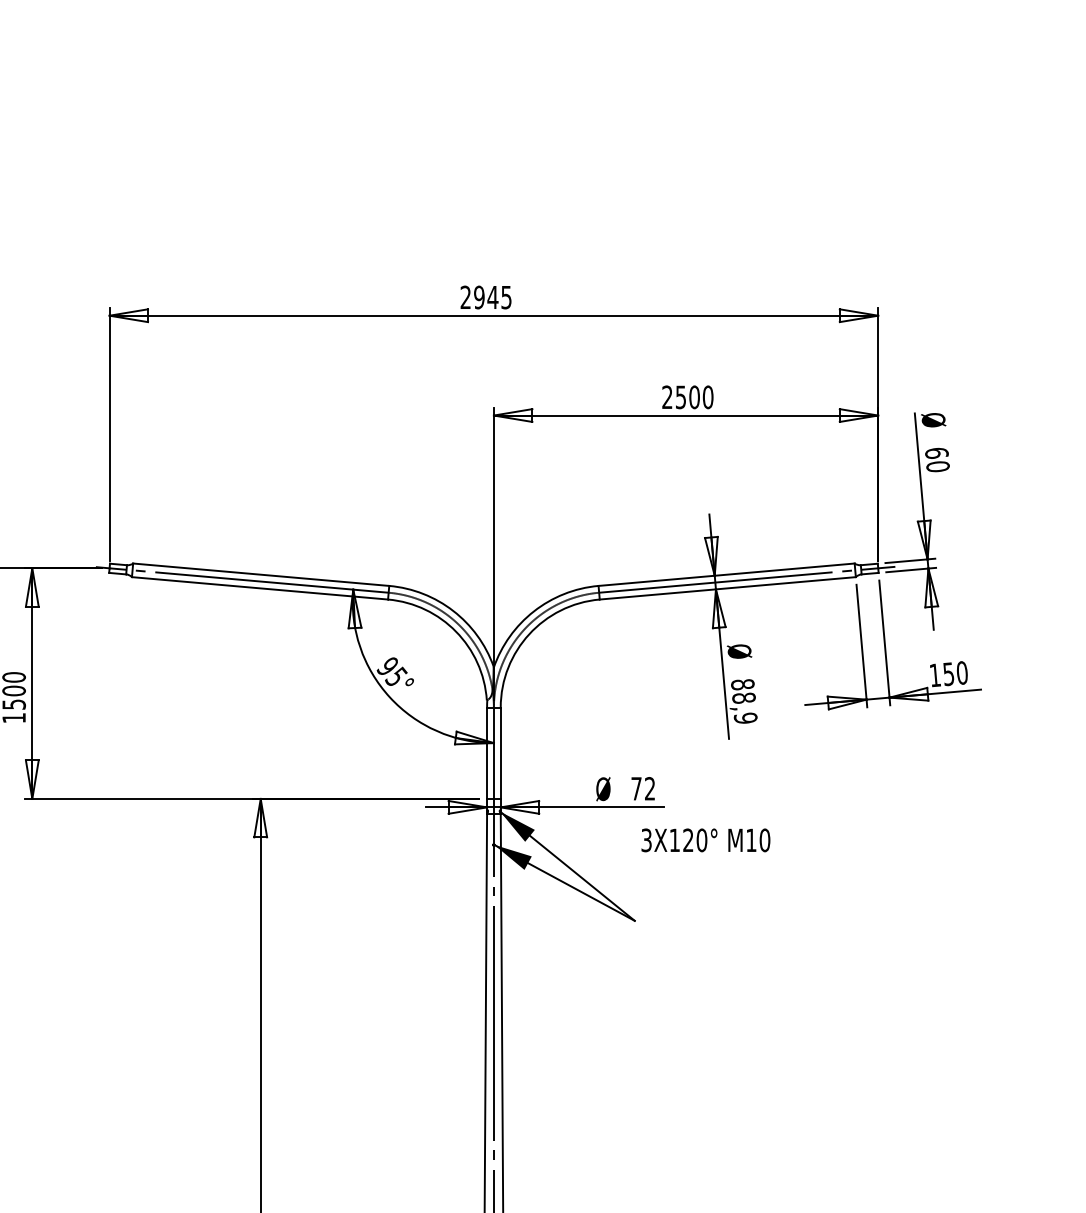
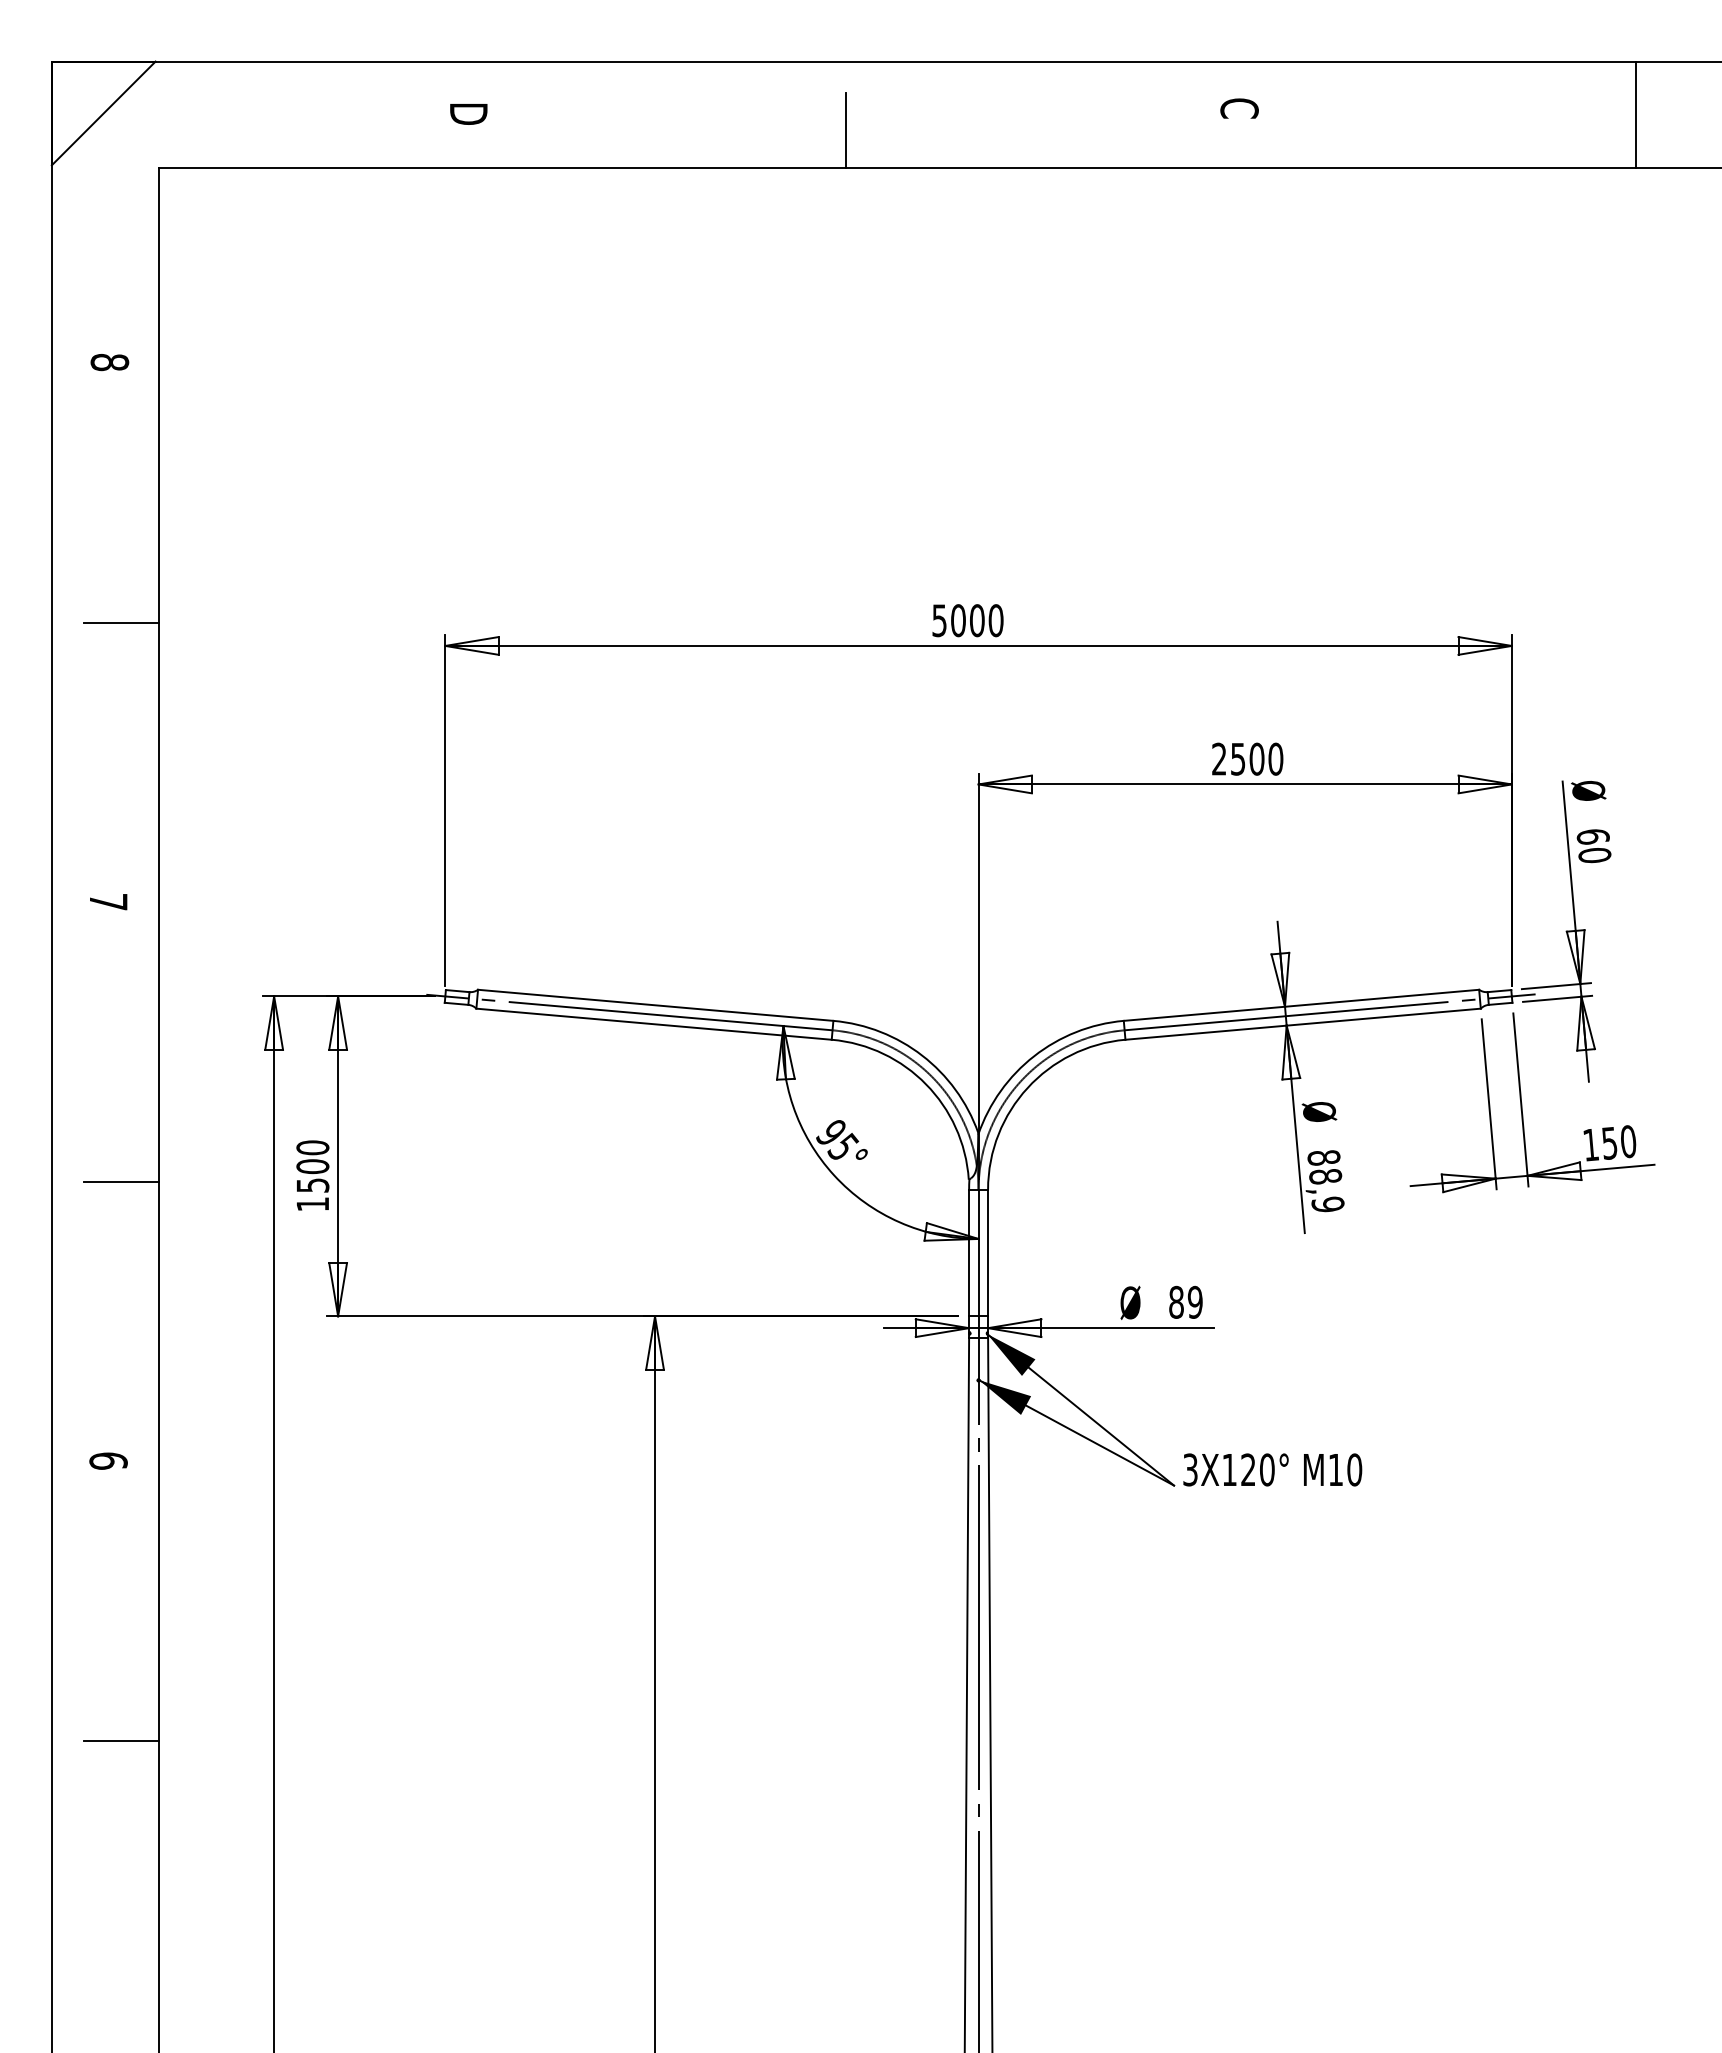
text: (485, 297) -> (967, 620), 2945 -> 5000
text: (643, 788) -> (1185, 1301), 72 -> 89
text: (705, 840) -> (1272, 1469), moved

